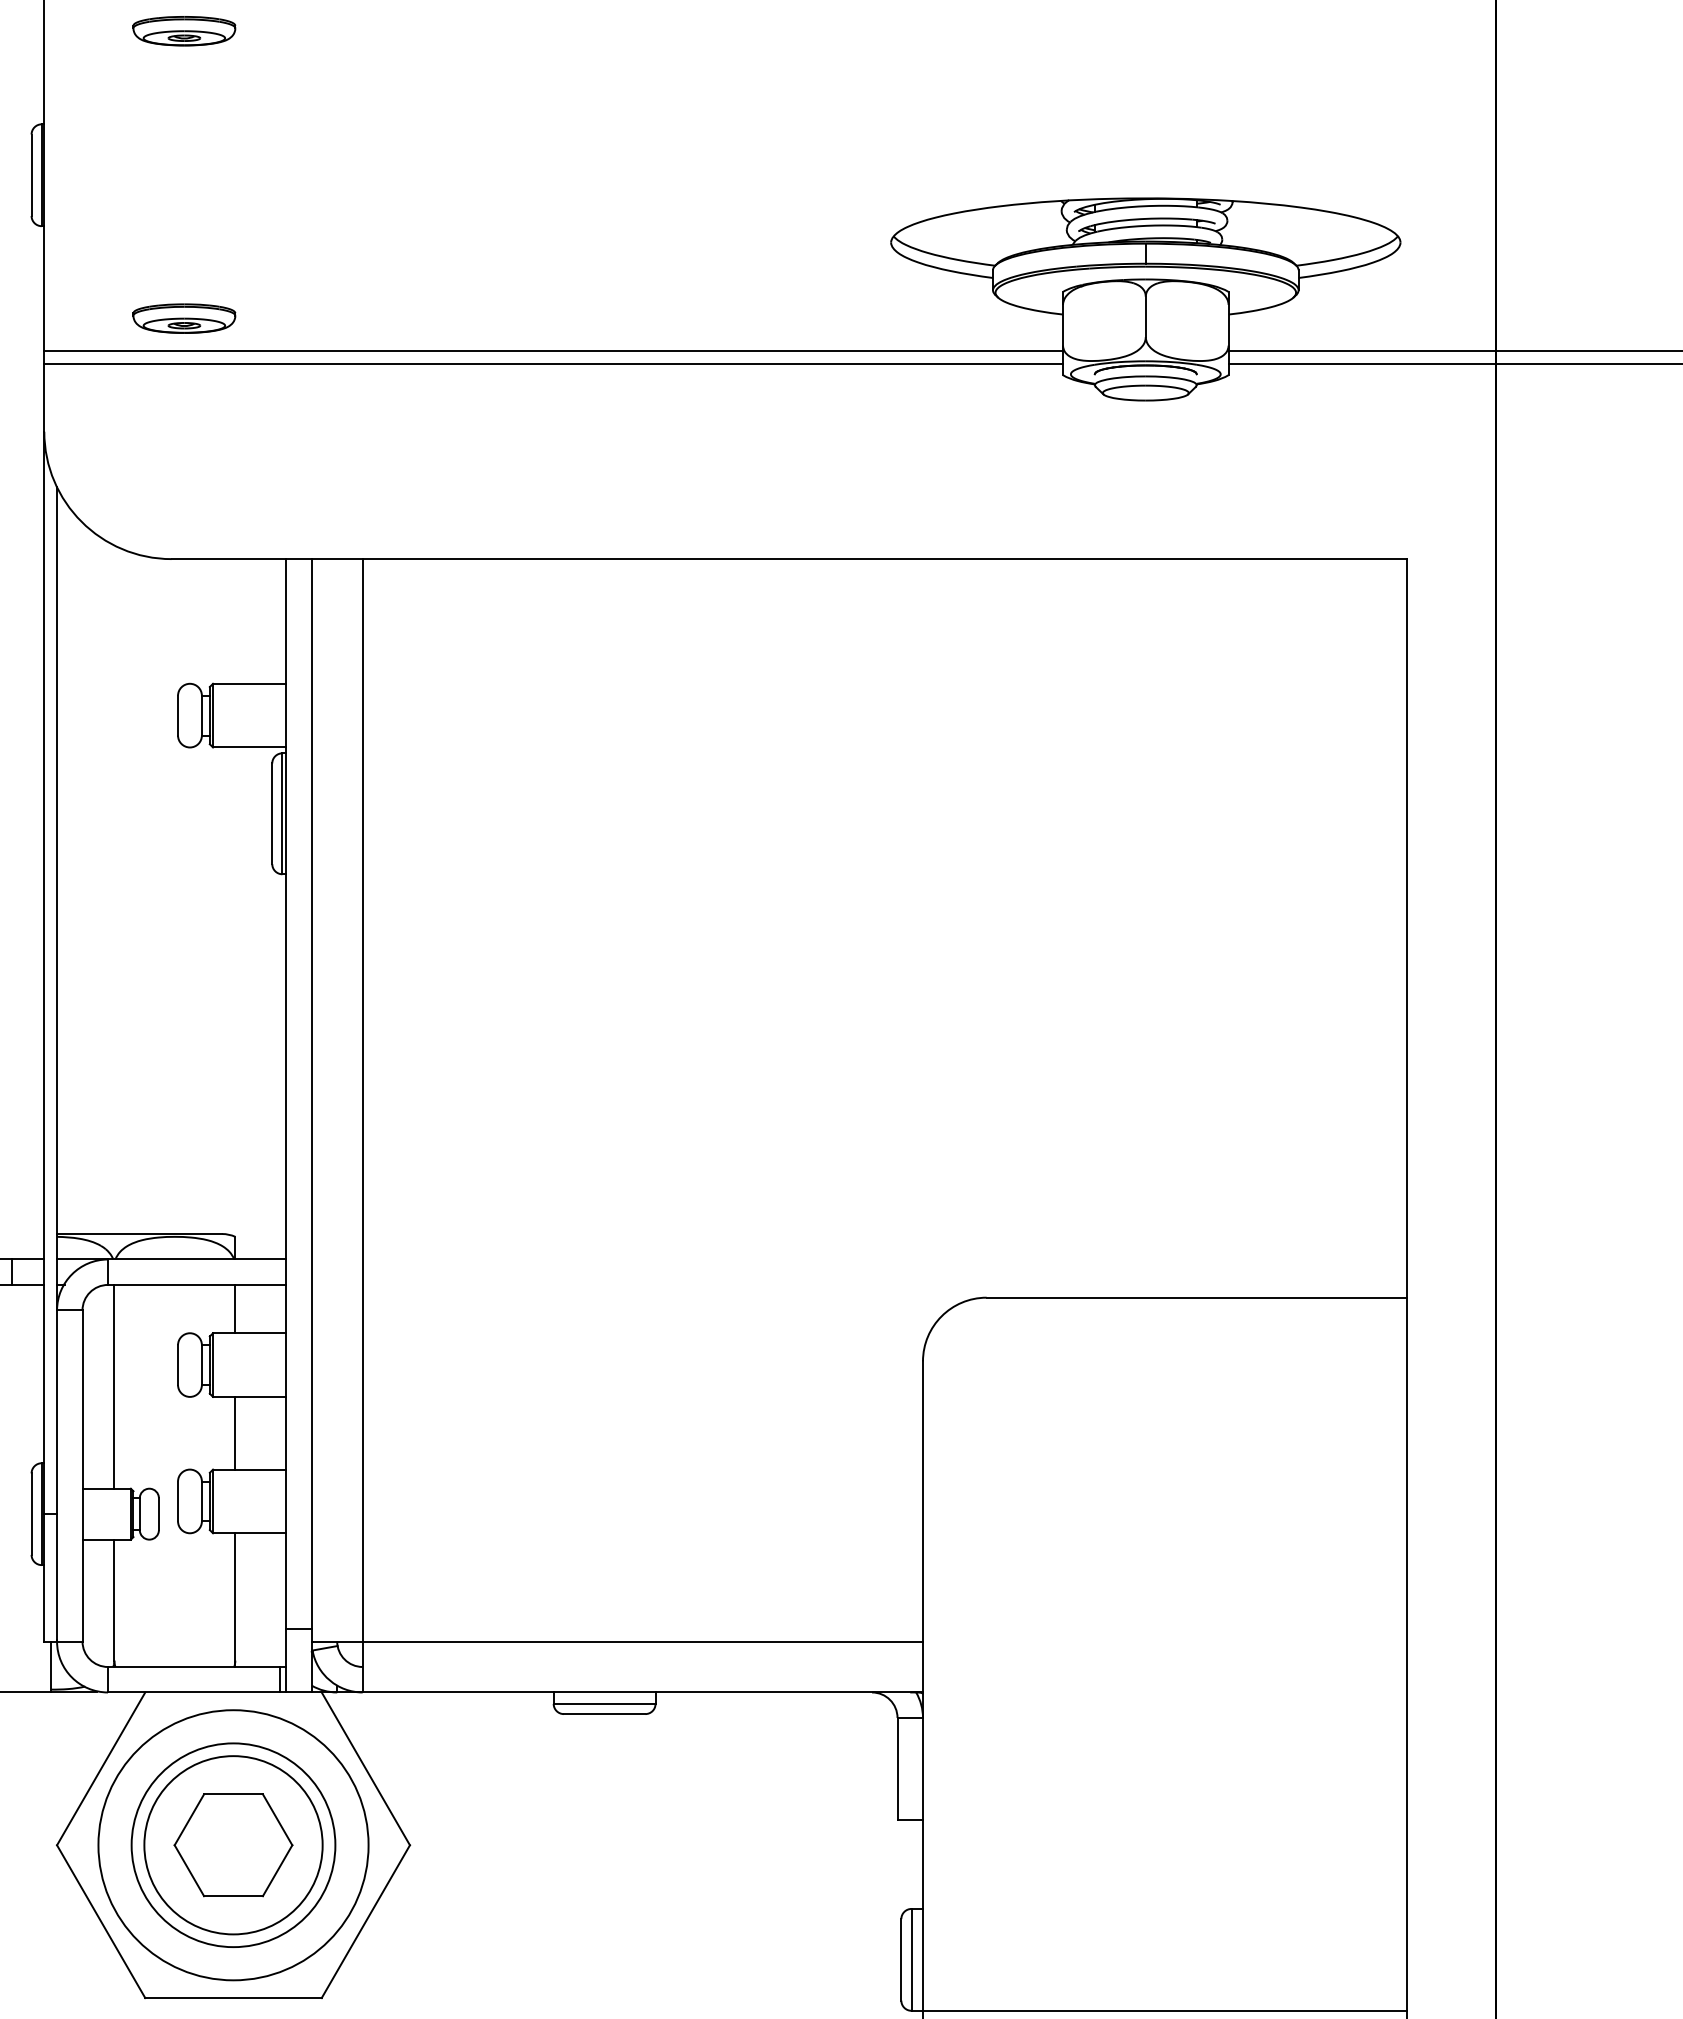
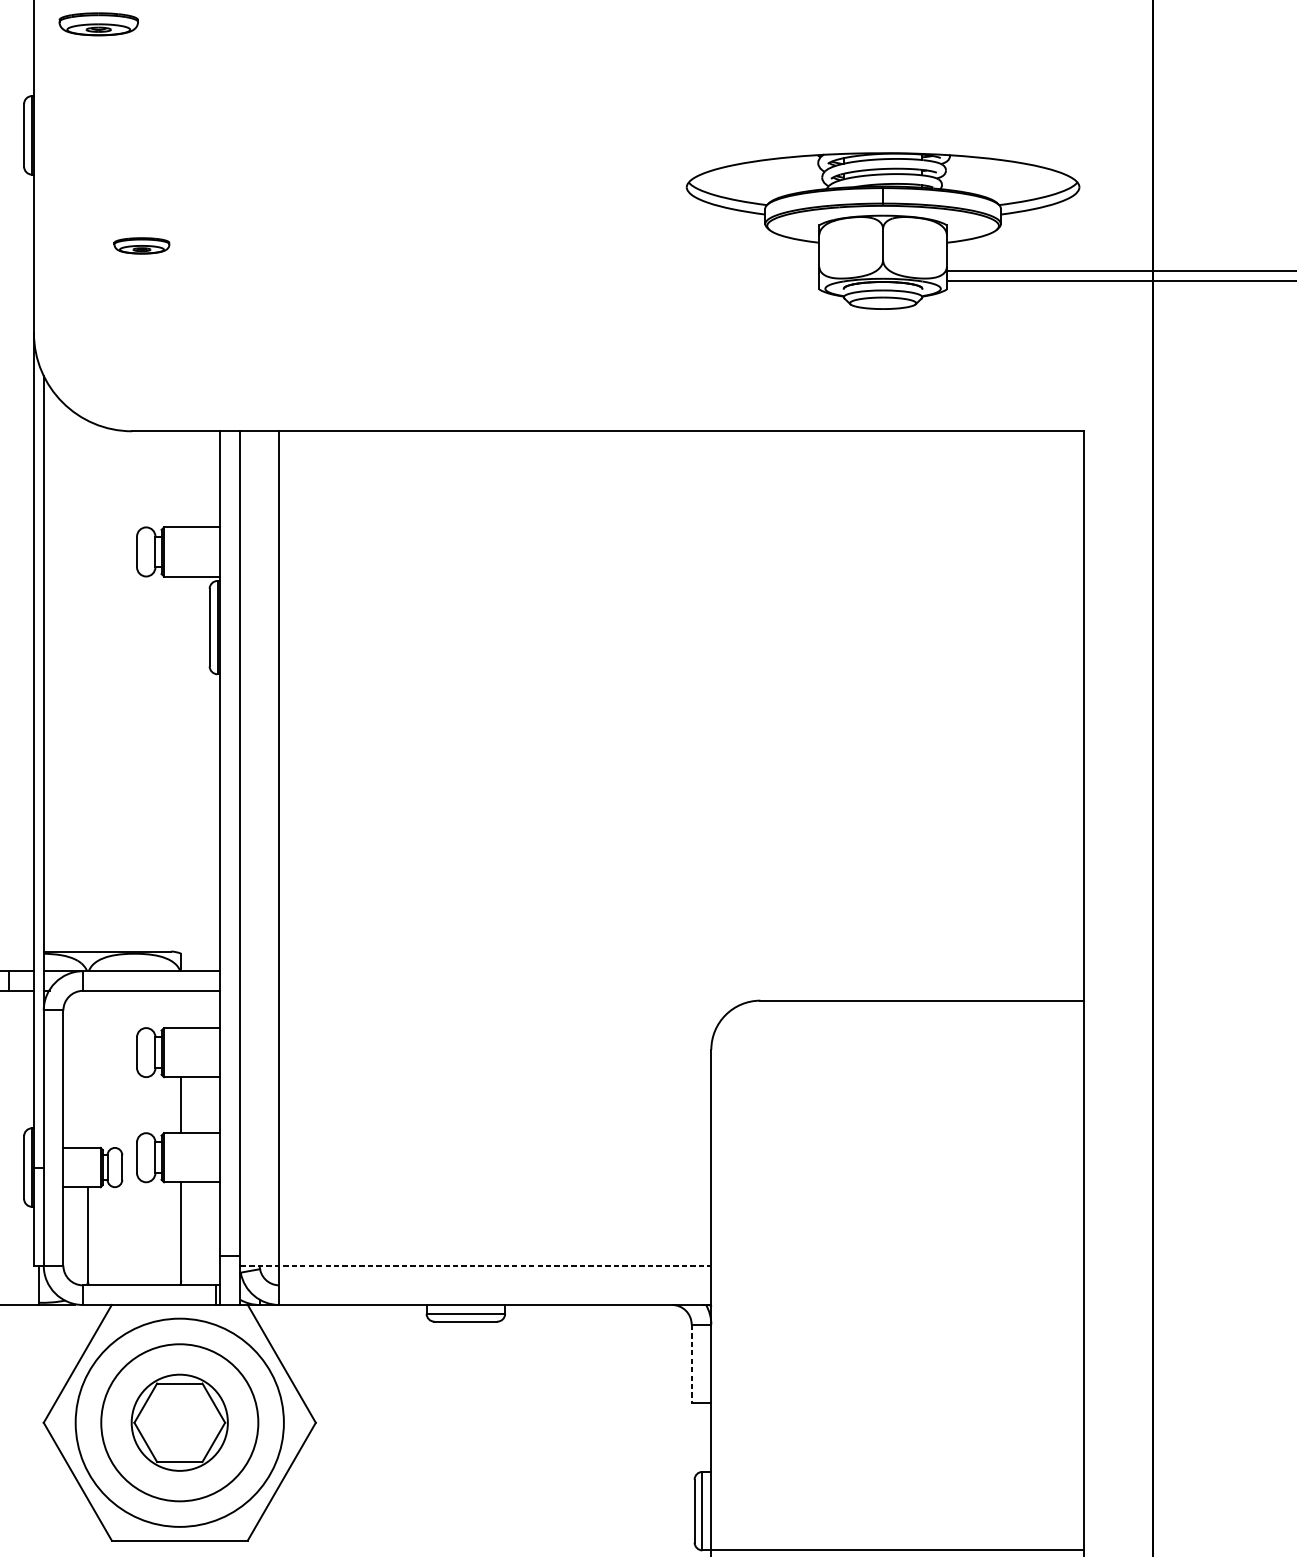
part: (184, 31) -> (98, 24), moved
part: (184, 318) -> (142, 245), size x0.7
line: (553, 351) -> (426, 271), removed
line: (553, 364) -> (426, 281), removed
line: (235, 1308) -> (181, 1008), removed
line: (114, 1386) -> (88, 1069), removed
line: (618, 1641) -> (476, 1265), solid -> dashed
line: (897, 1768) -> (691, 1363), solid -> dashed
circle: (233, 1845) -> (179, 1422), size x0.7

